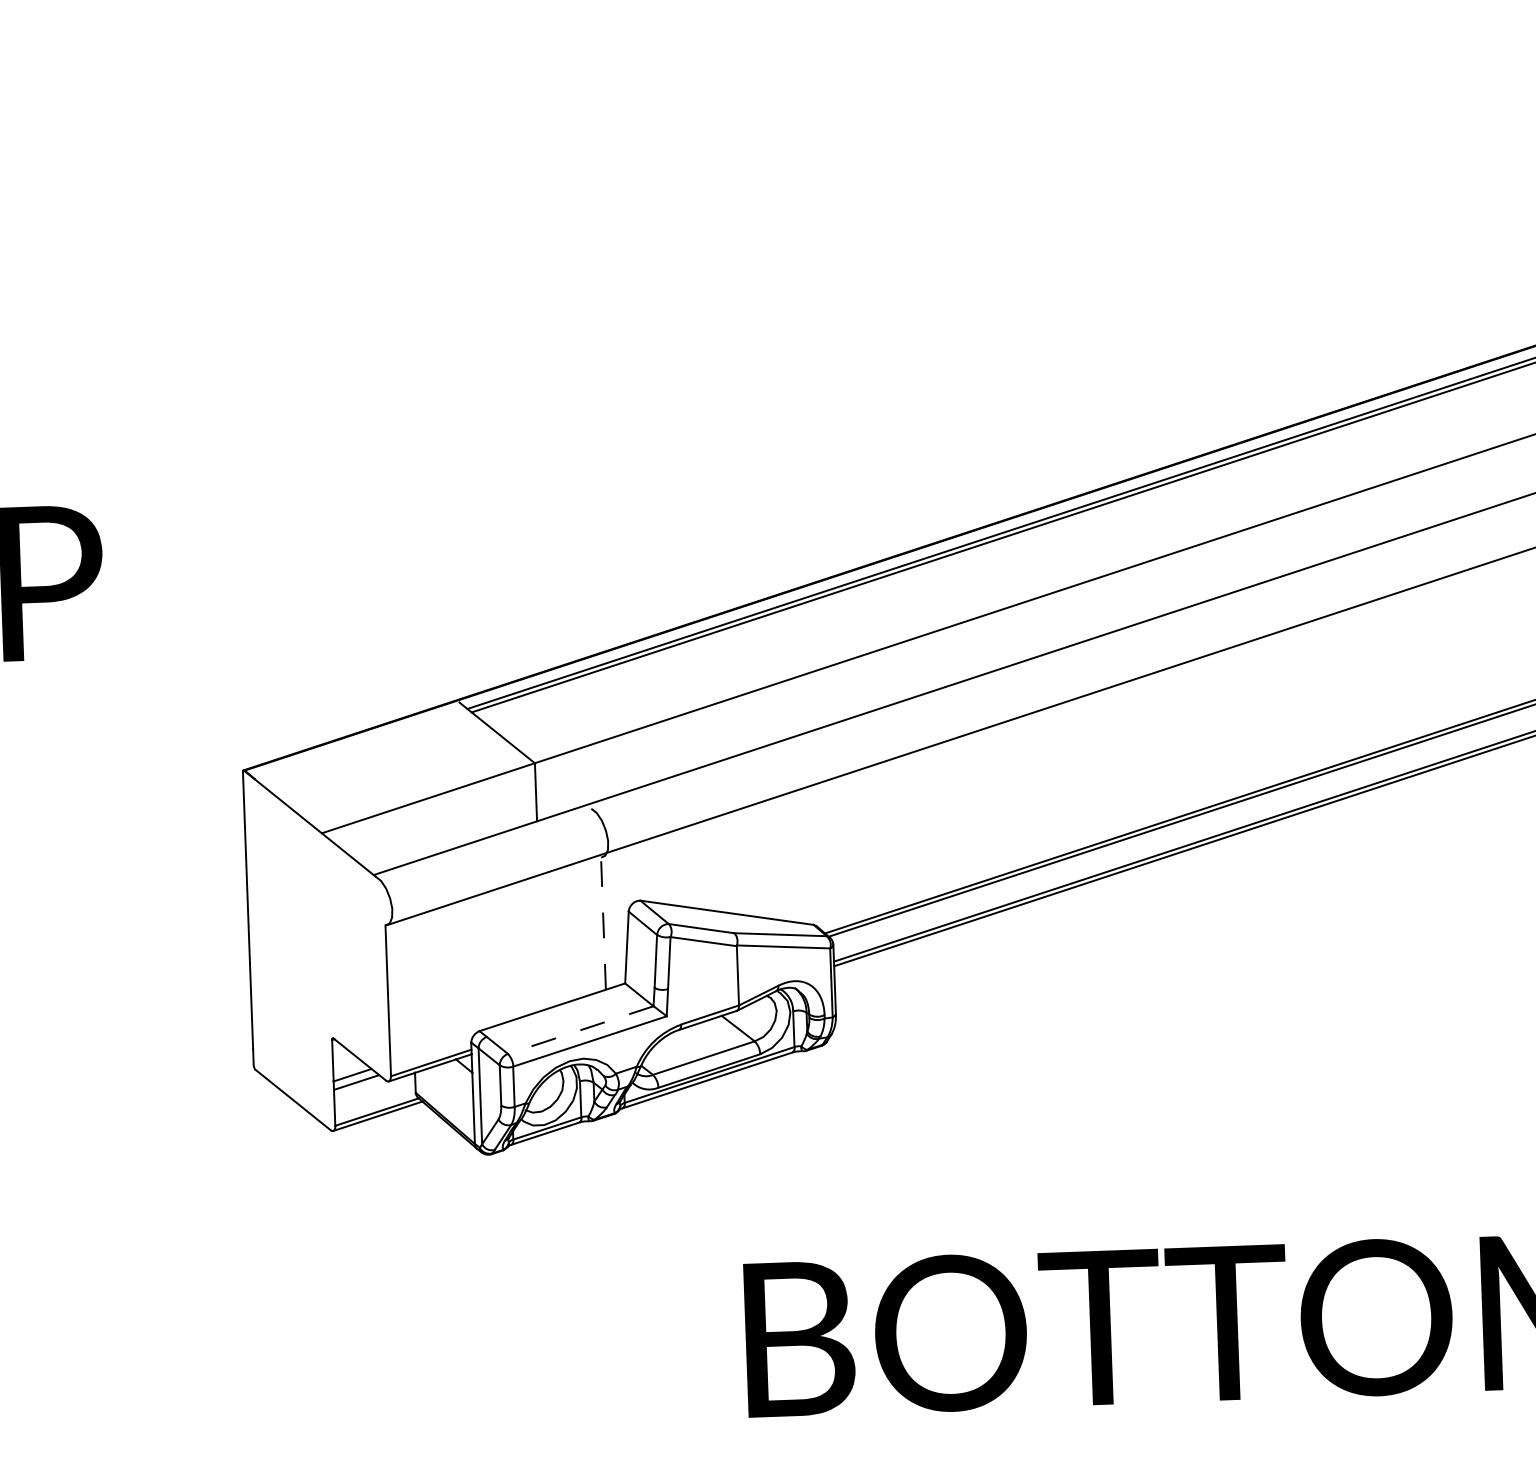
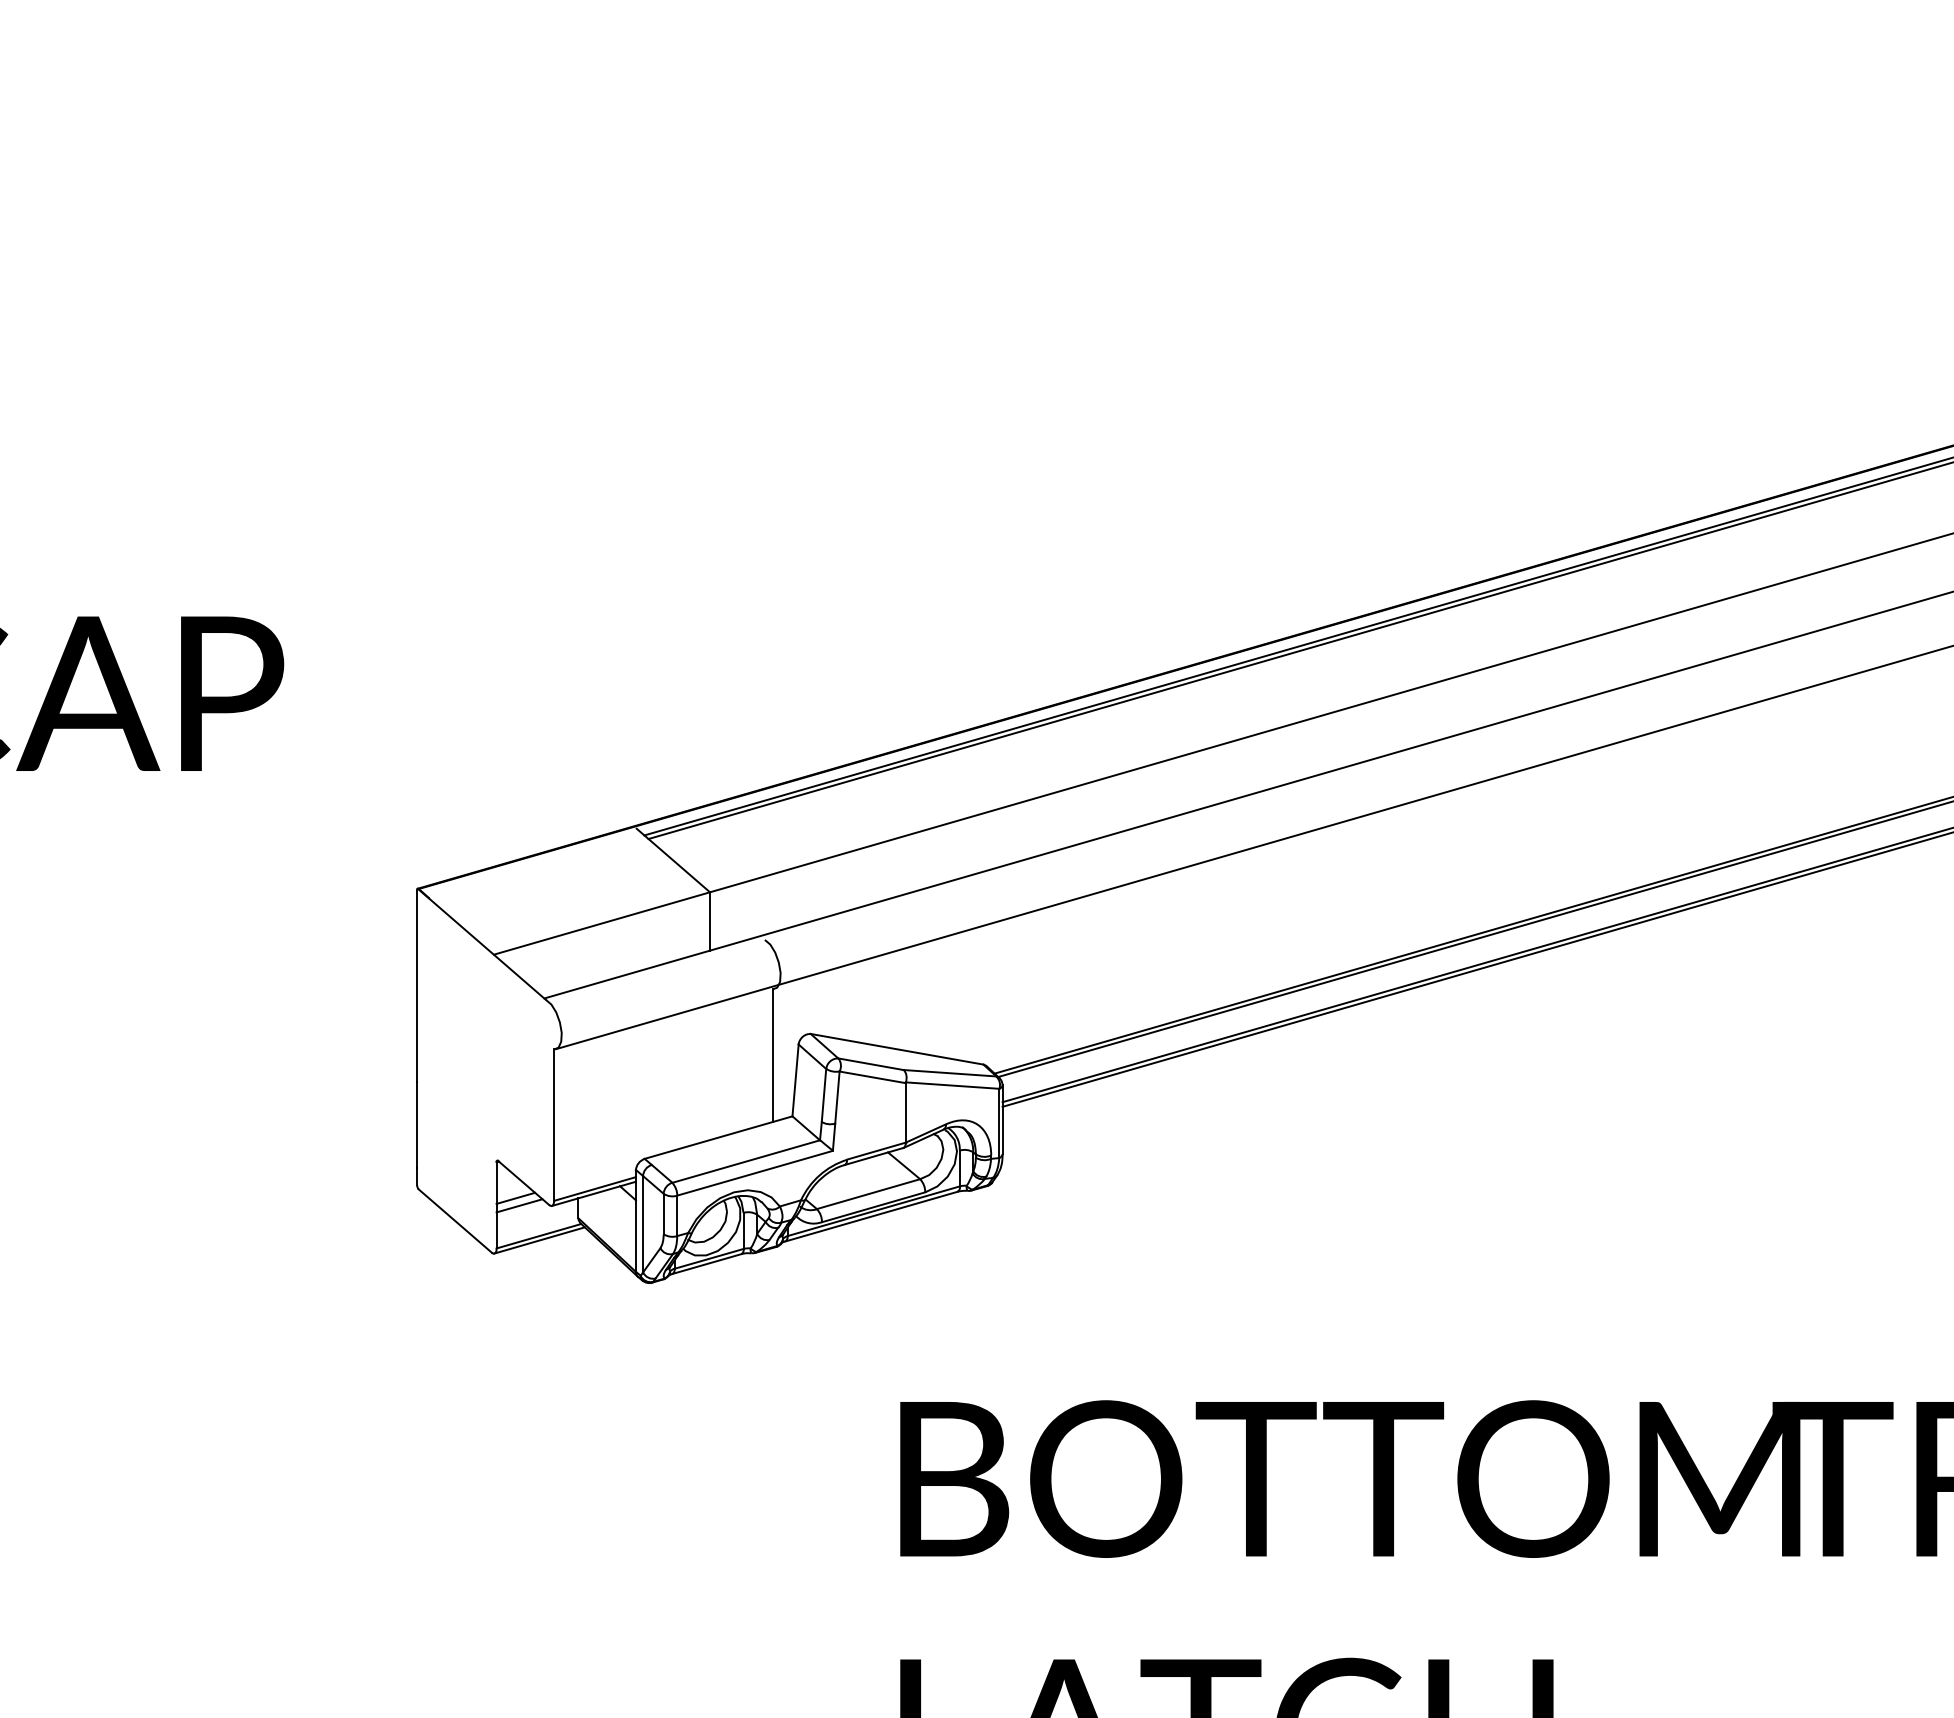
line: (603, 923) -> (772, 1055), dashed -> solid
line: (581, 1030) -> (746, 1161), dashed -> solid

